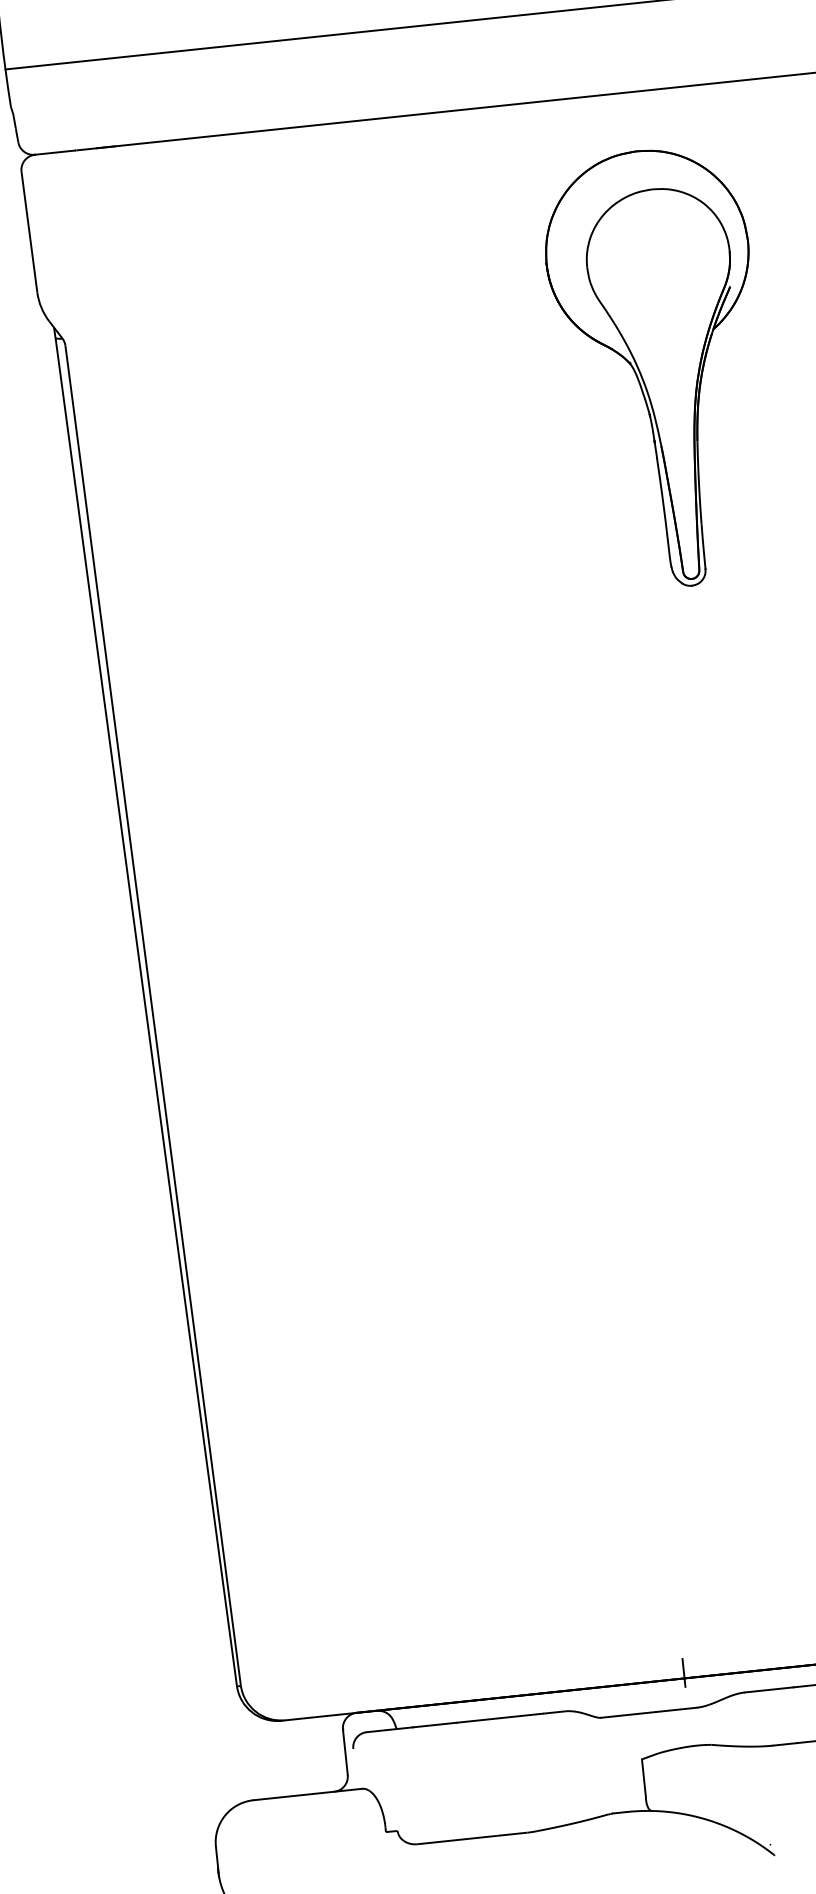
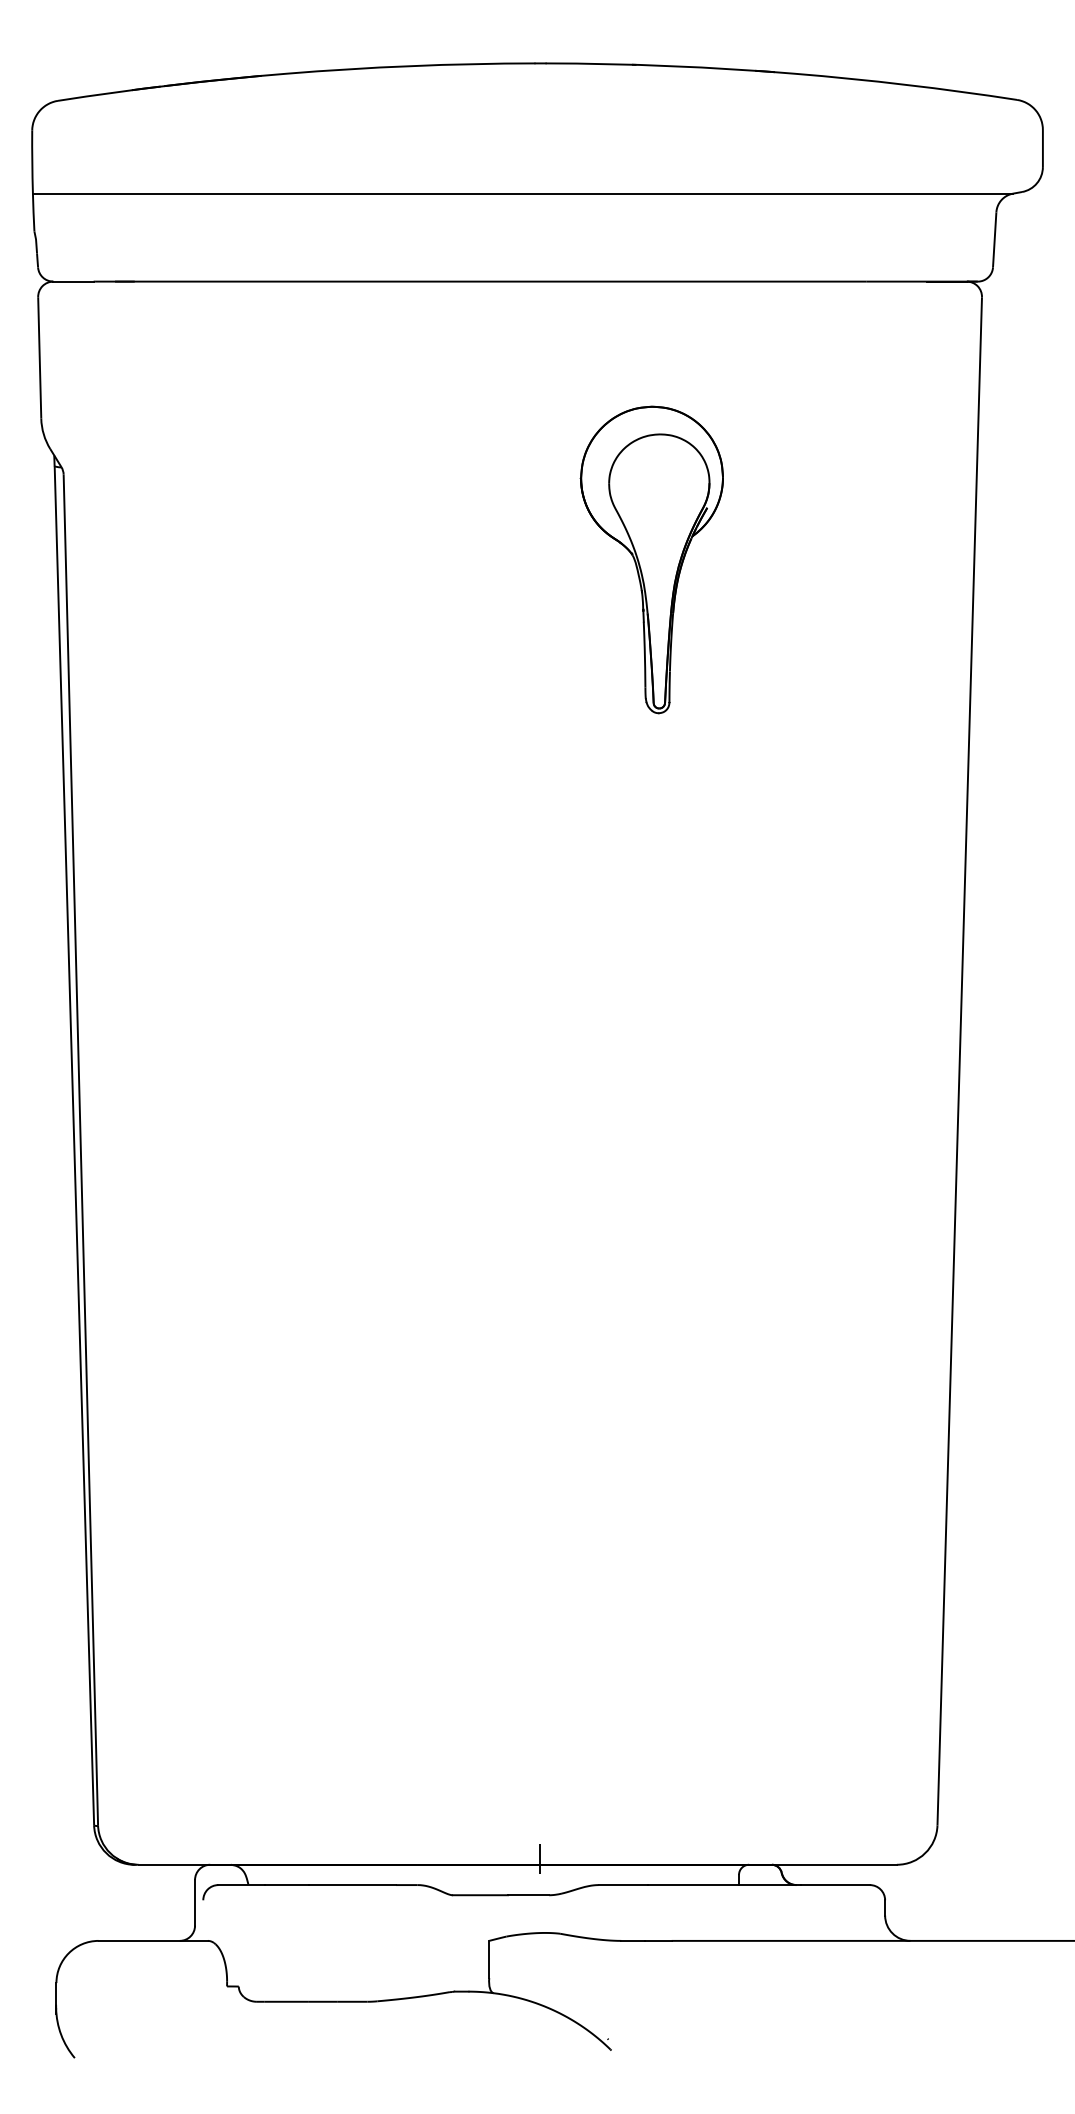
part: (658, 368) -> (651, 559), size x0.7

